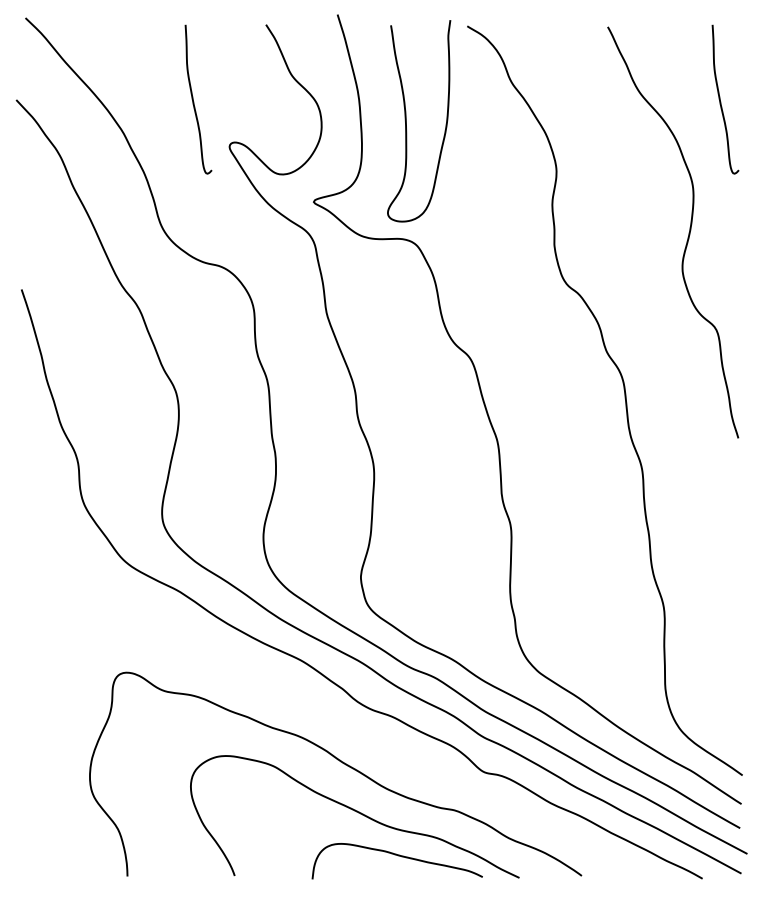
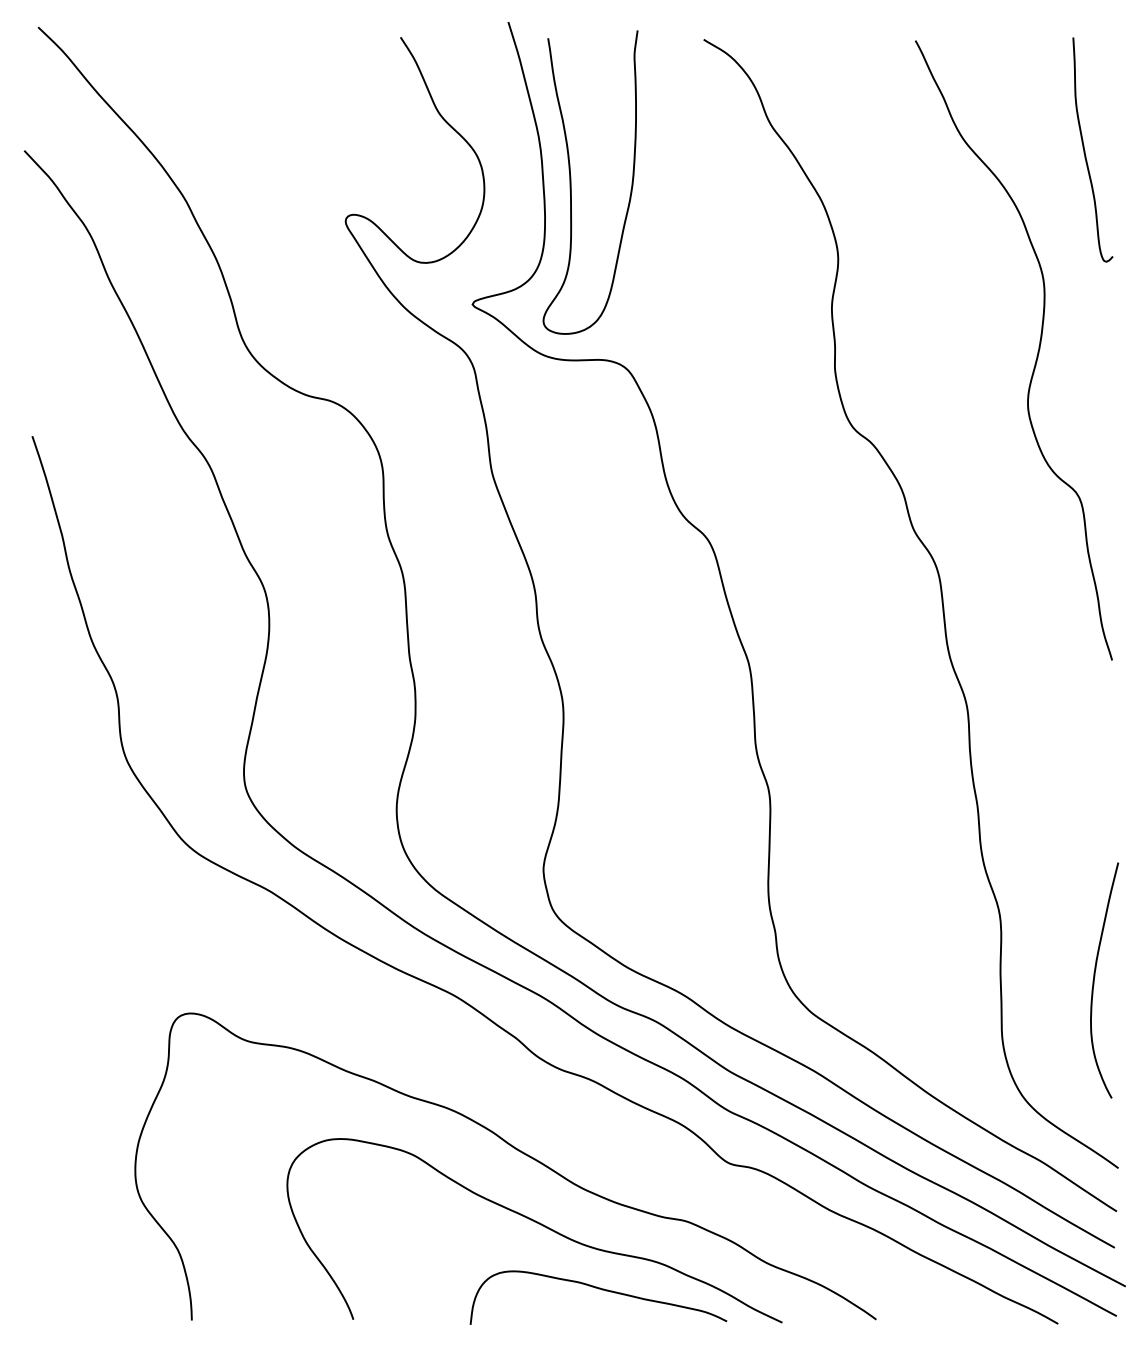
curve: (194, 101) -> (292, 152), removed
curve: (406, 121) -> (571, 183), moved
curve: (727, 650) -> (1095, 980), added

